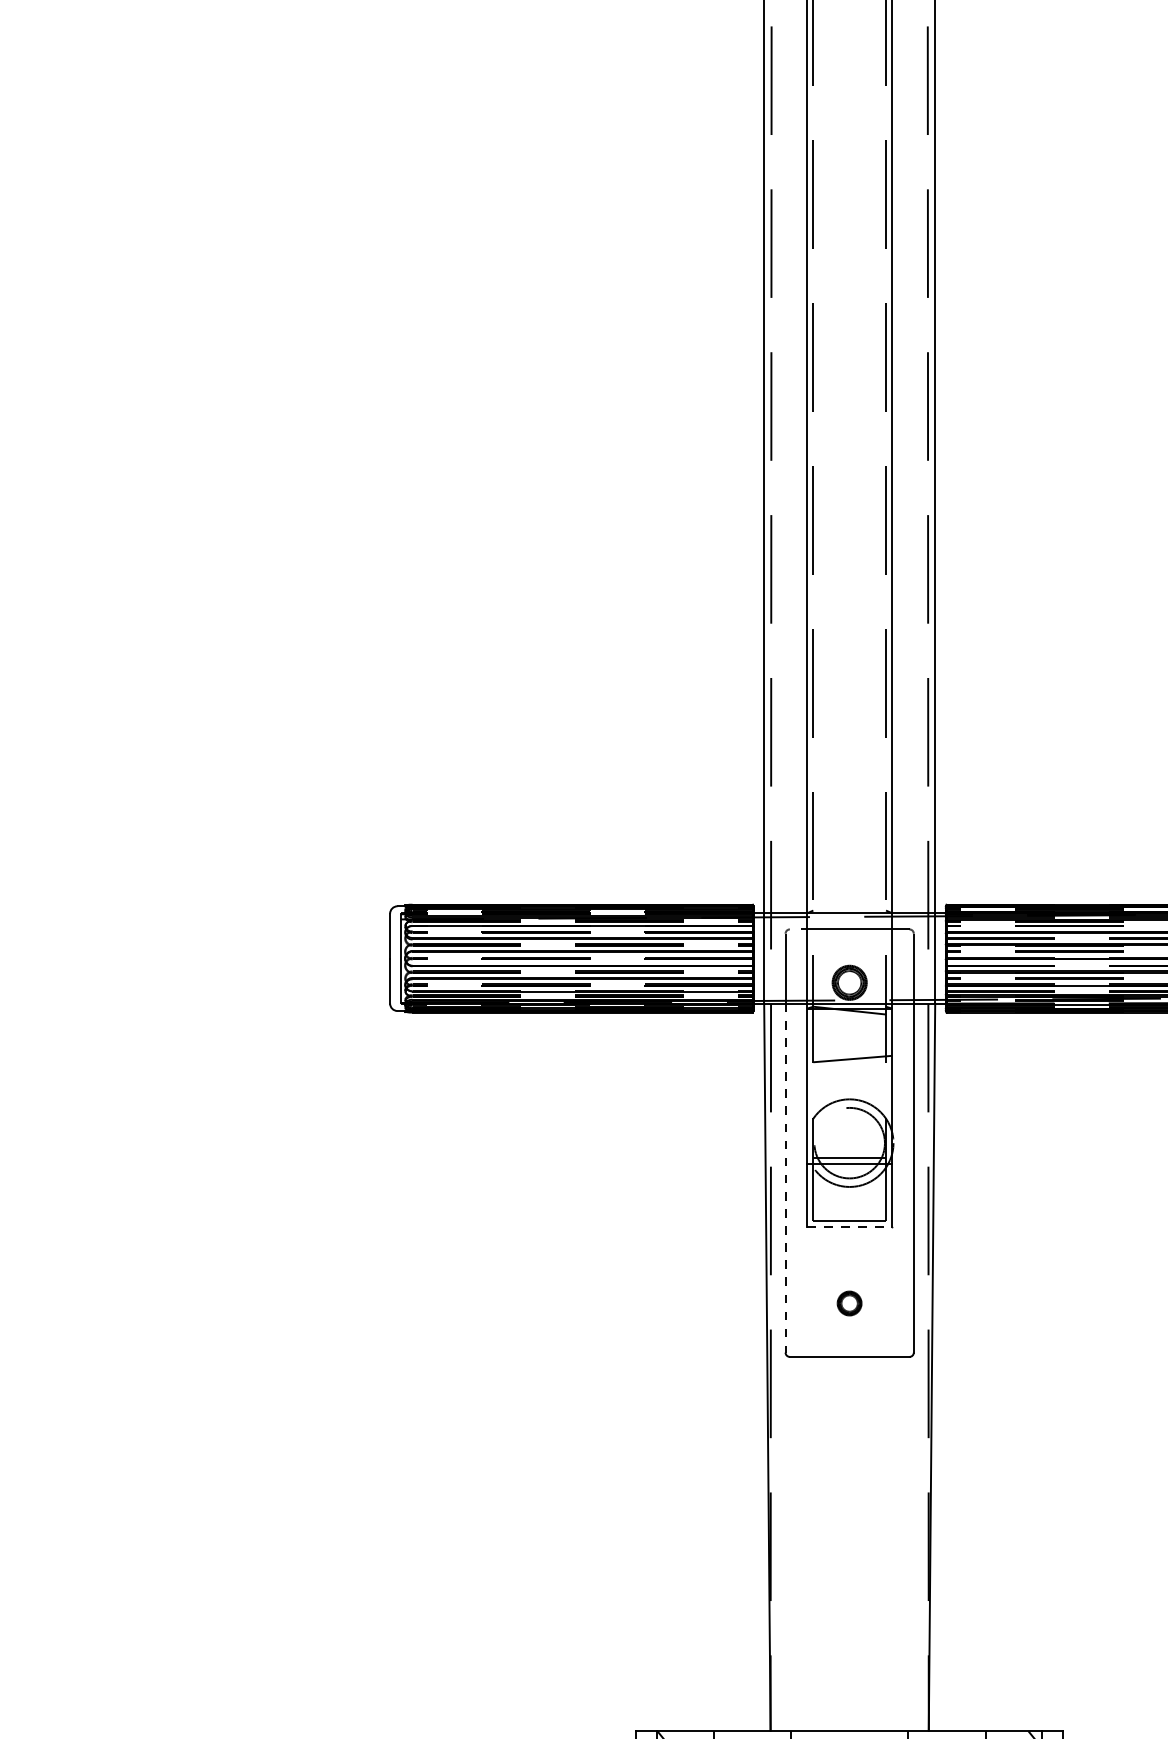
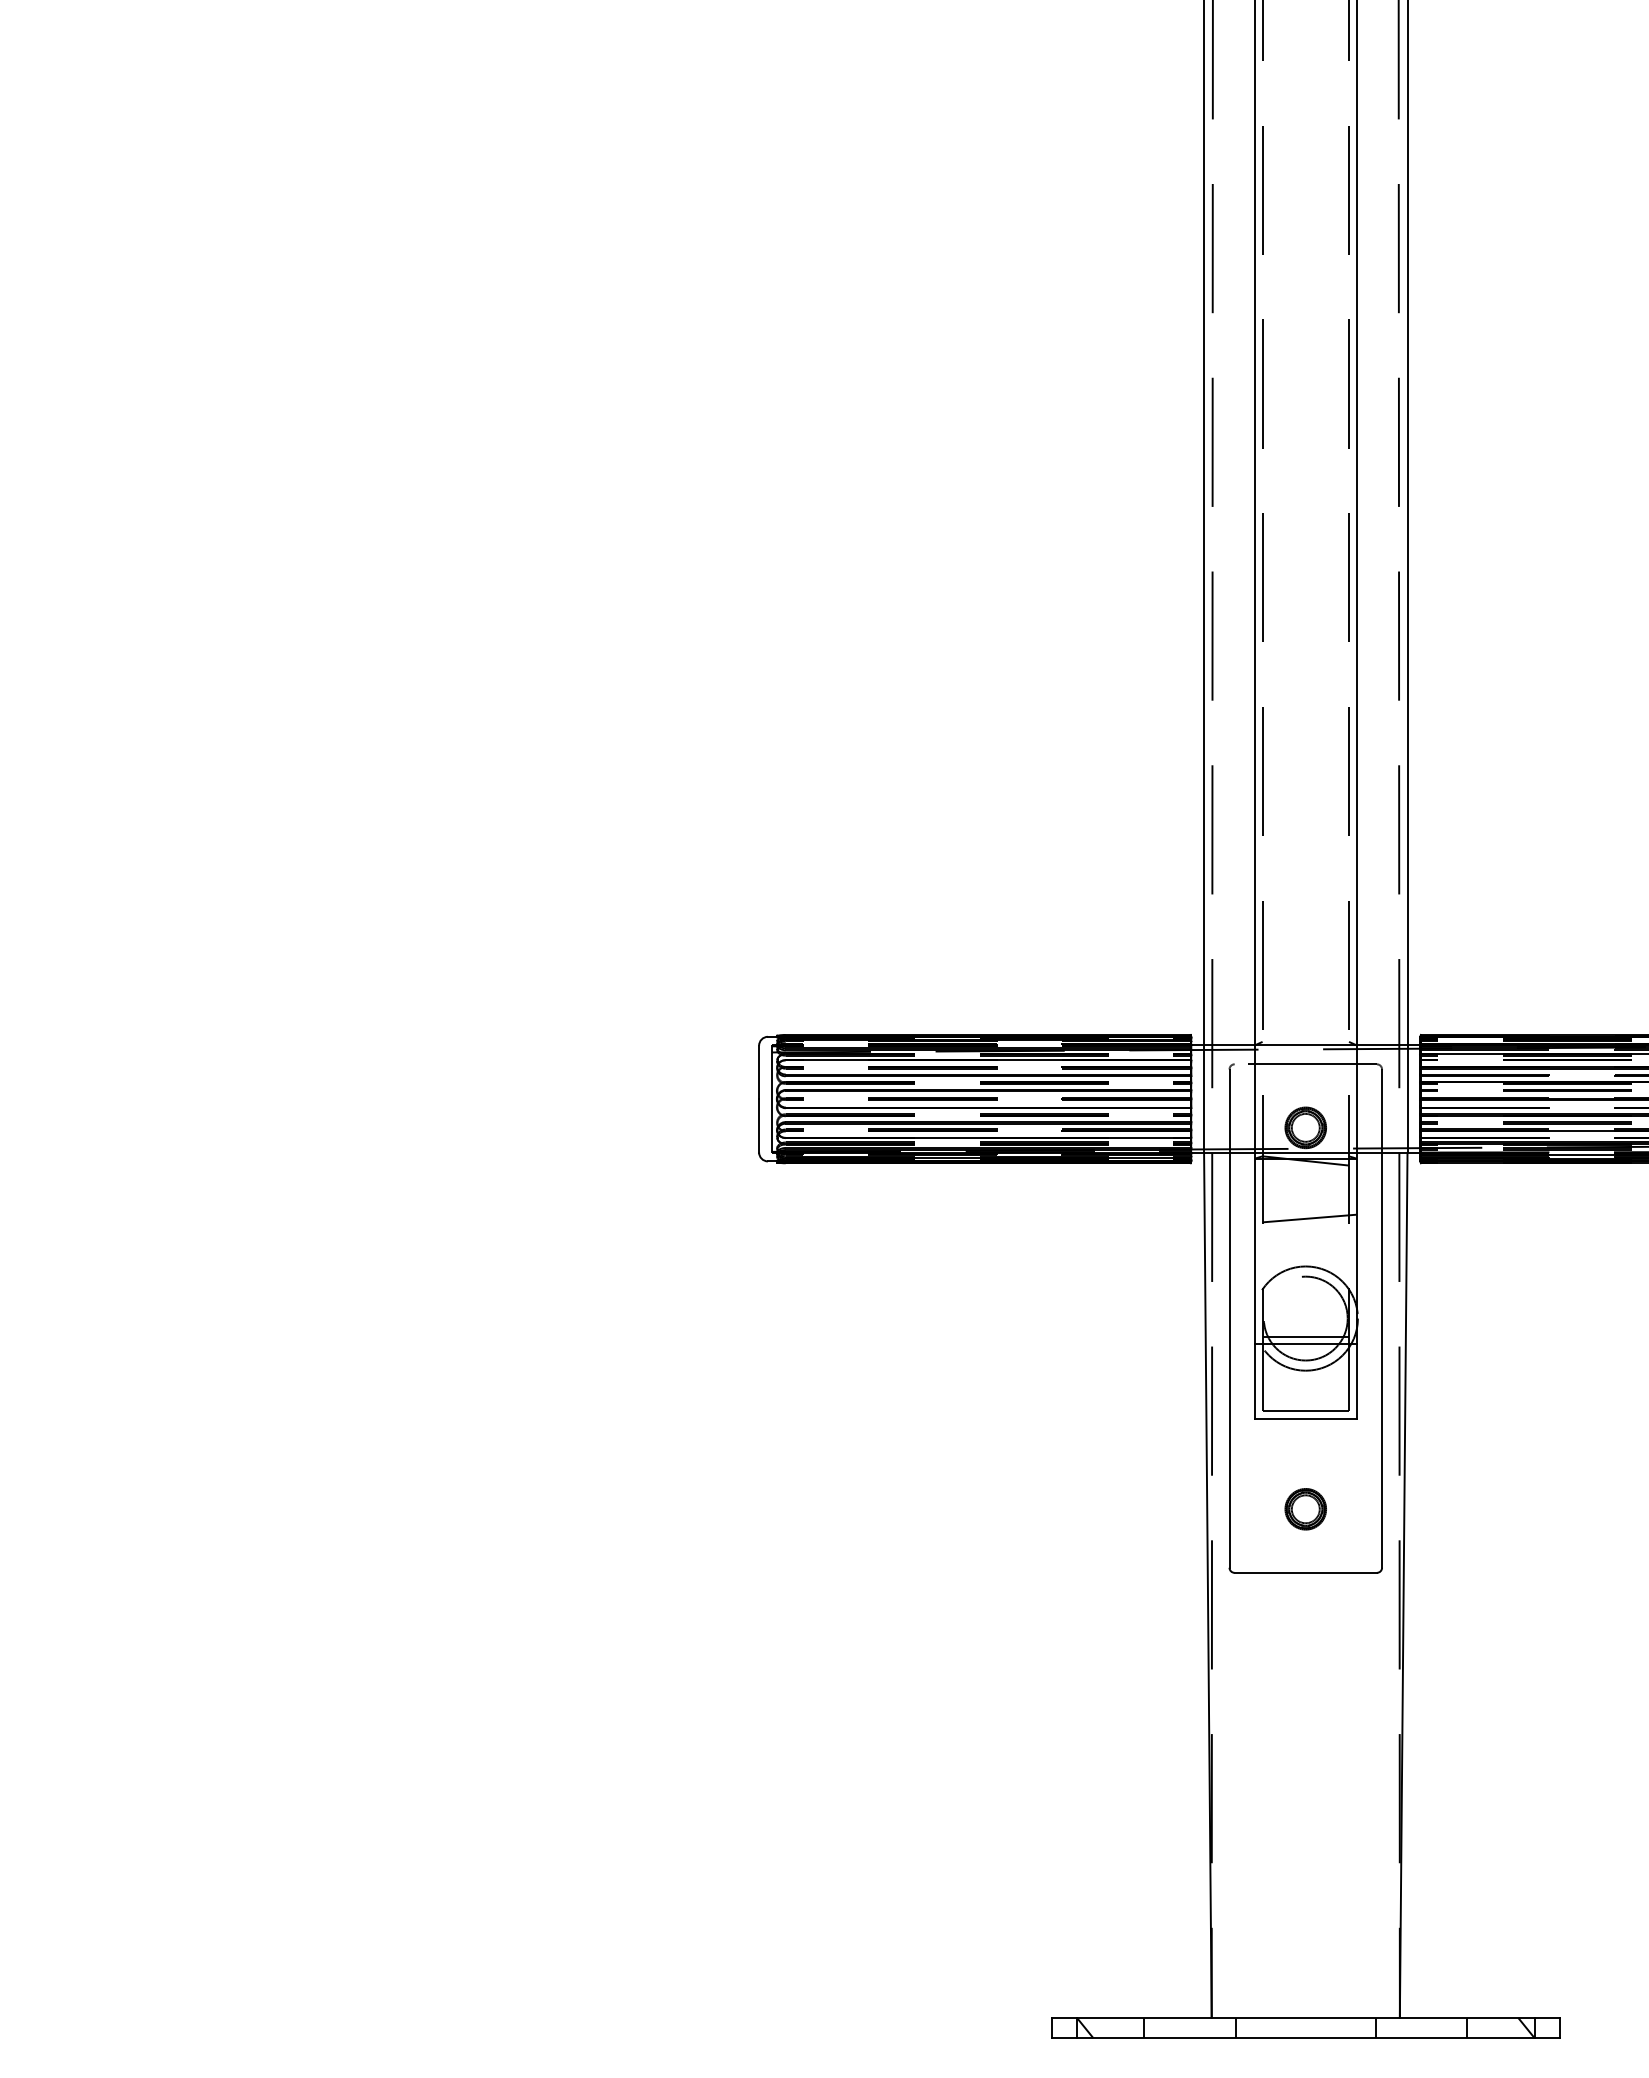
line: (785, 1178) -> (1229, 1360), dashed -> solid
line: (849, 1227) -> (1305, 1418), dashed -> solid
part: (849, 1303) -> (1305, 1509), size x1.43

